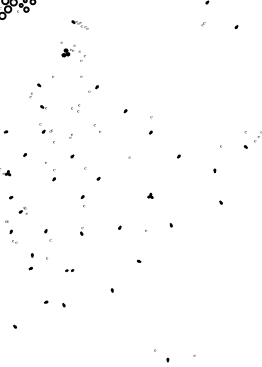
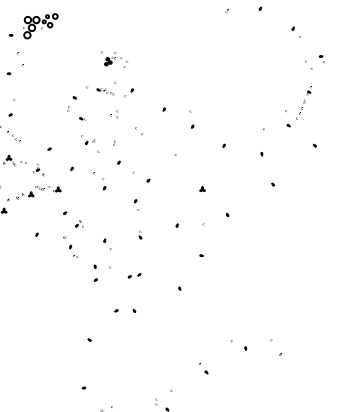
part: (80, 24) -> (105, 91), moved
part: (72, 51) -> (114, 59), moved
part: (69, 270) -> (134, 275), size x1.67

